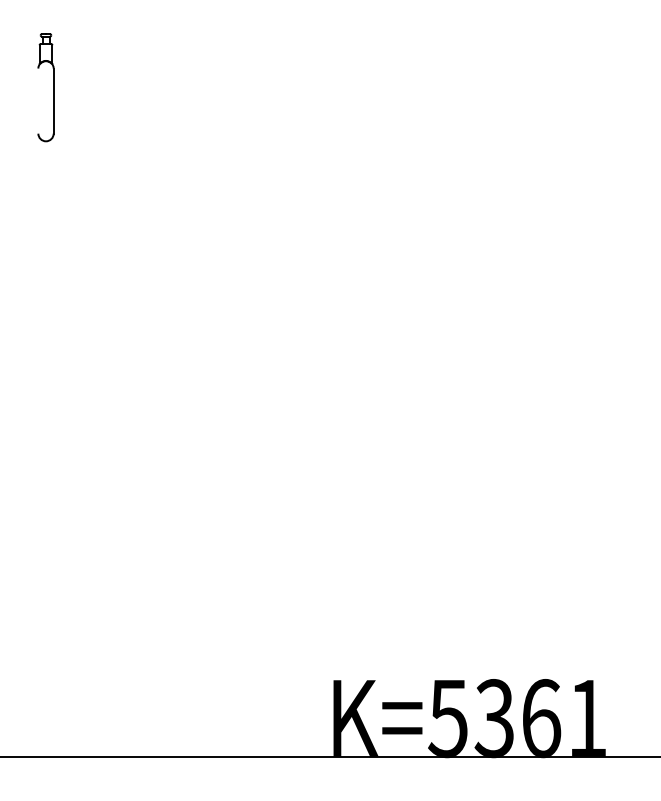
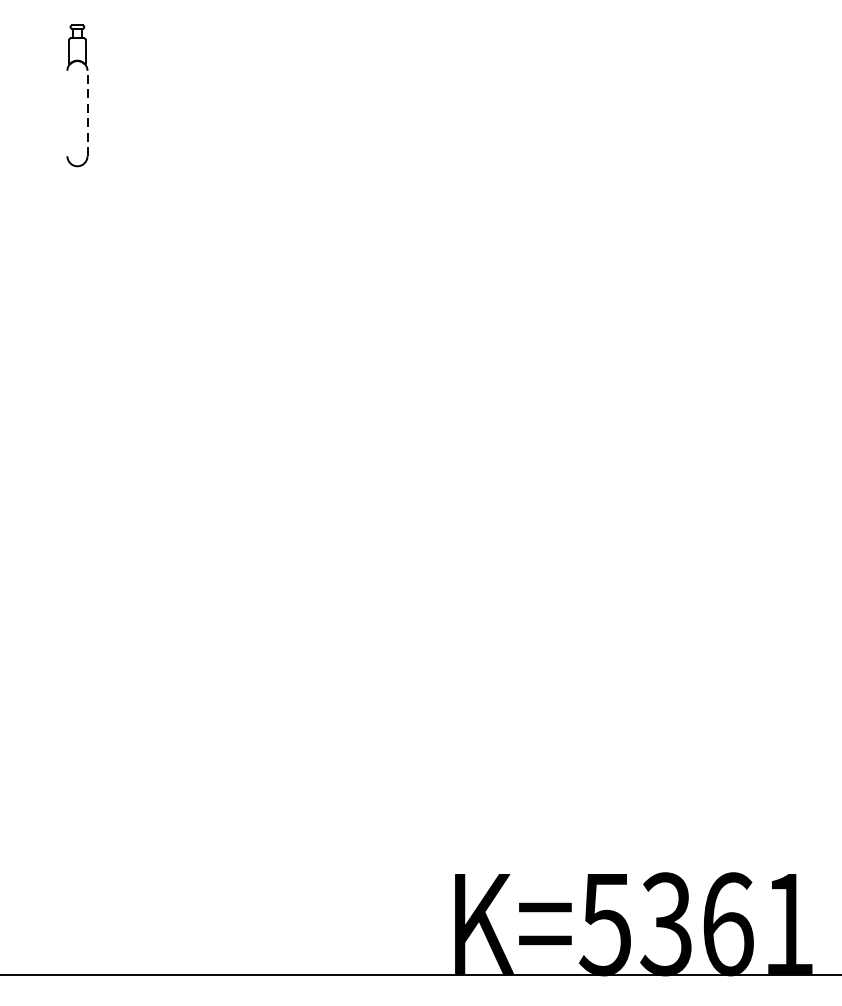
line: (53, 101) -> (87, 113), solid -> dashed

